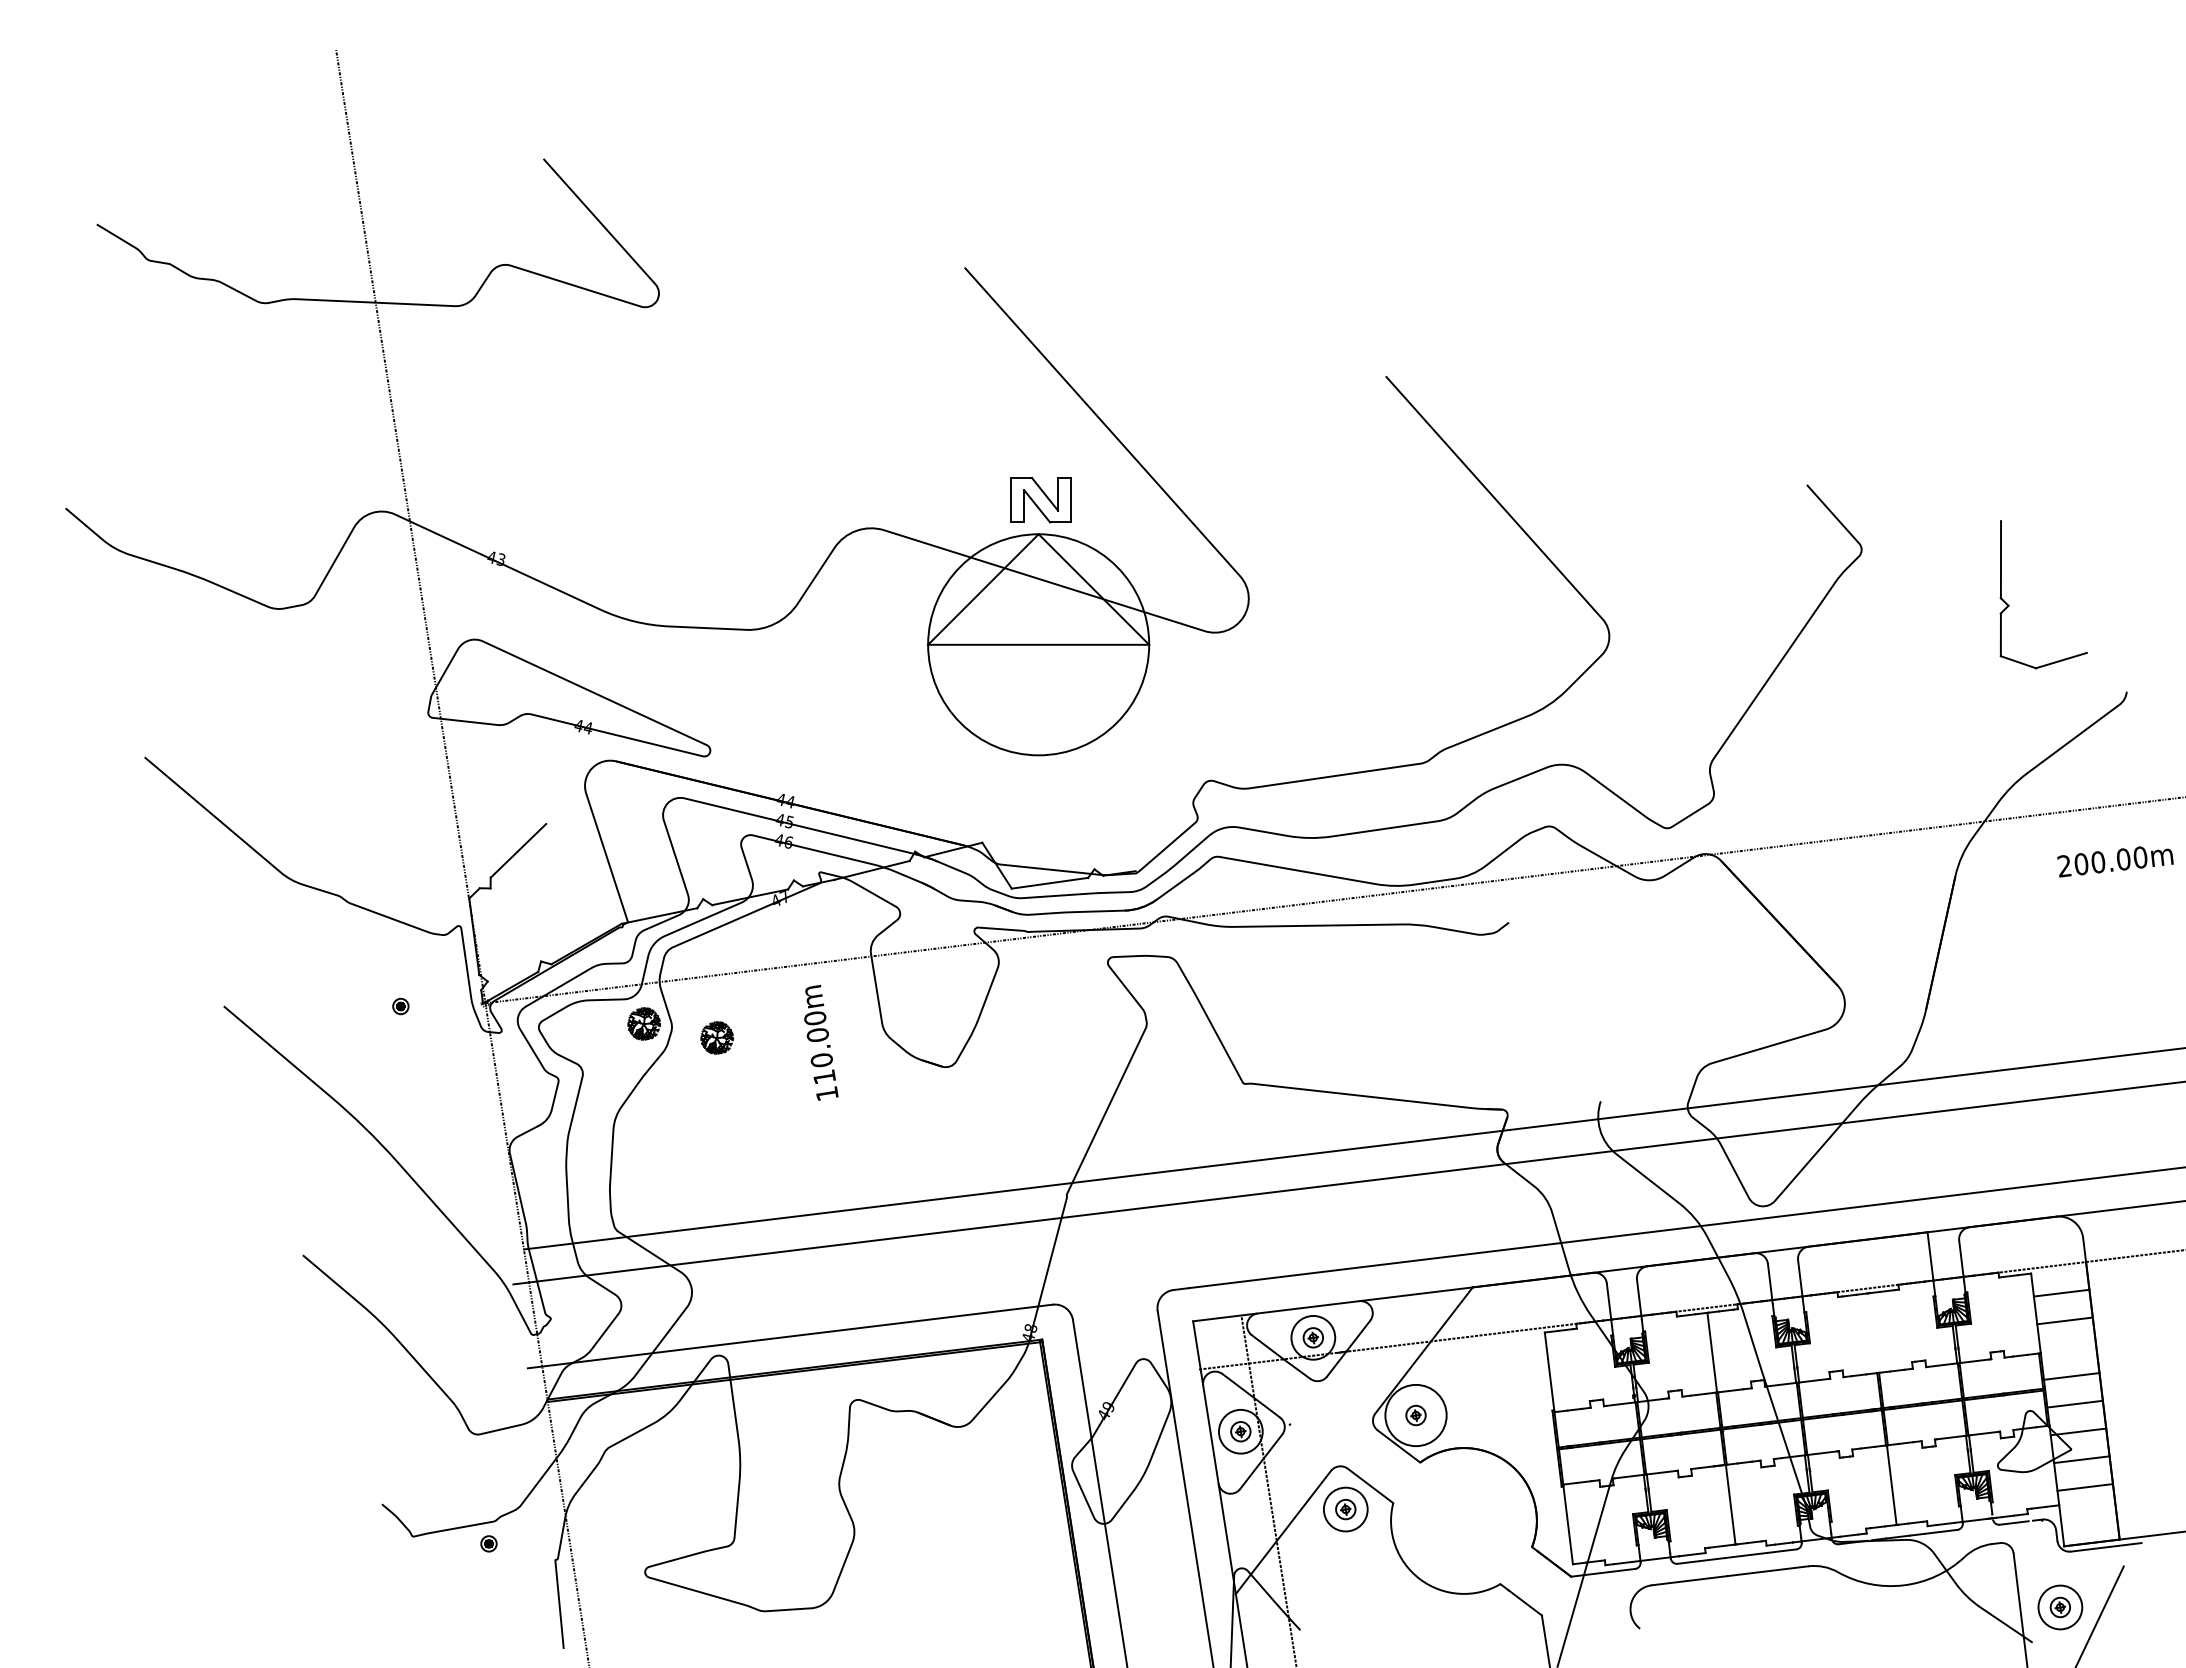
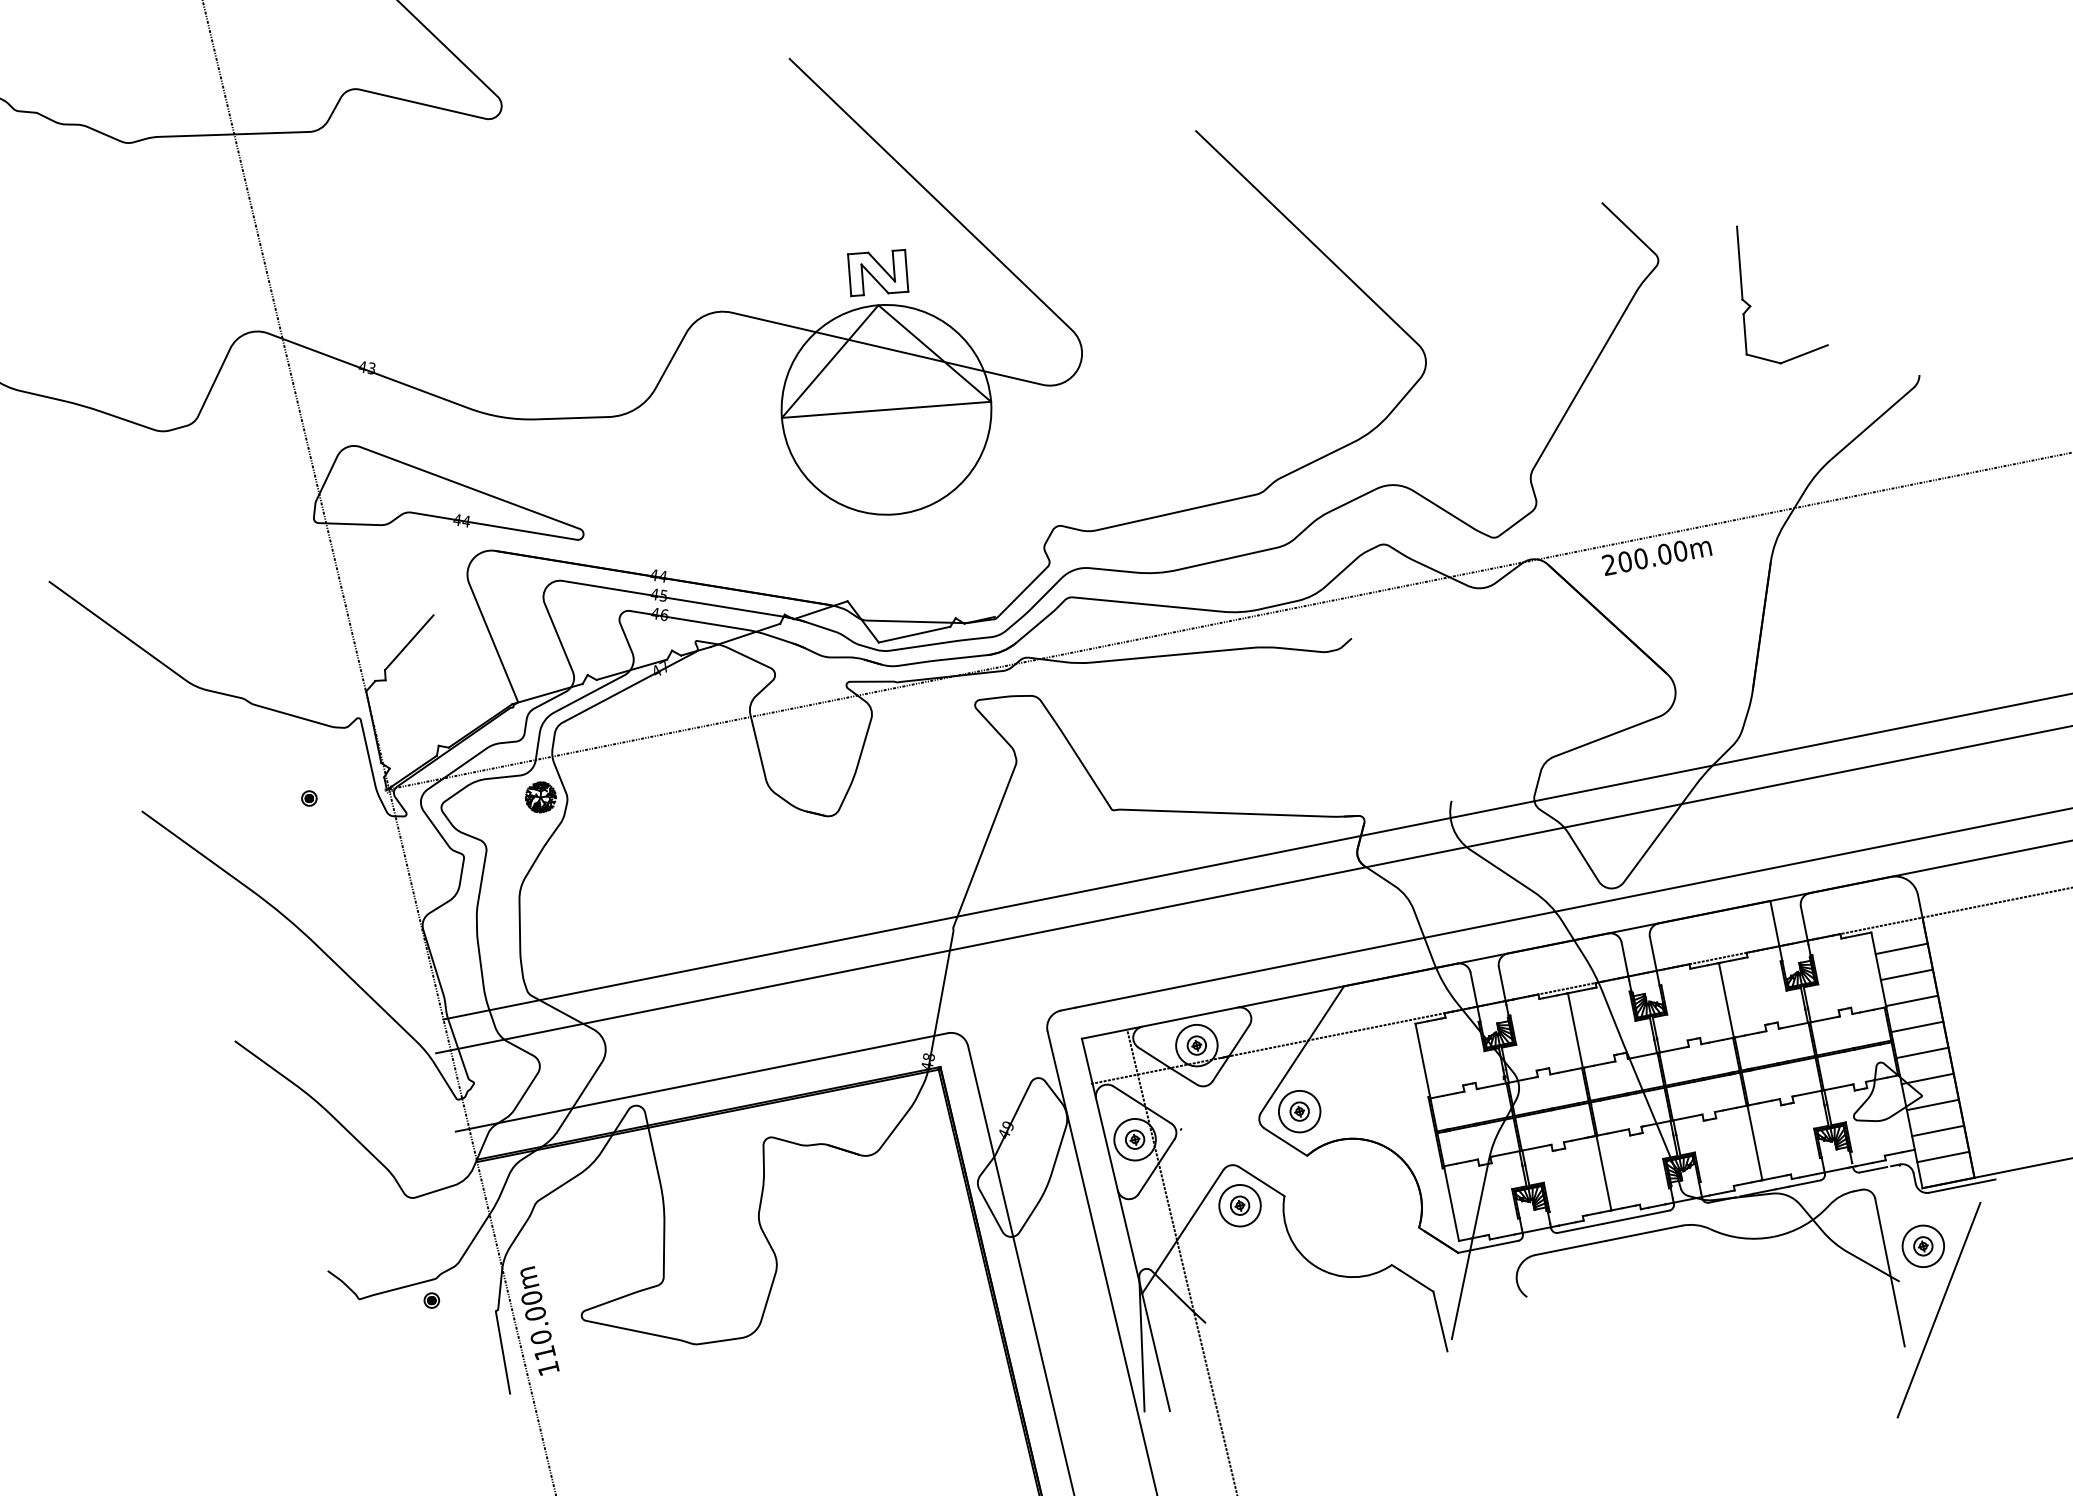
part: (2009, 605) -> (1751, 305), moved
text: (2115, 861) -> (1657, 556), moved
part: (717, 1037) -> (611, 804), removed
text: (821, 1042) -> (539, 1320), moved
line: (1873, 1332) -> (1726, 999), added
line: (2068, 1348) -> (1912, 1000), added
circle: (1415, 1415) -> (1299, 1111), size x0.71
line: (2088, 1514) -> (1943, 1156), added

